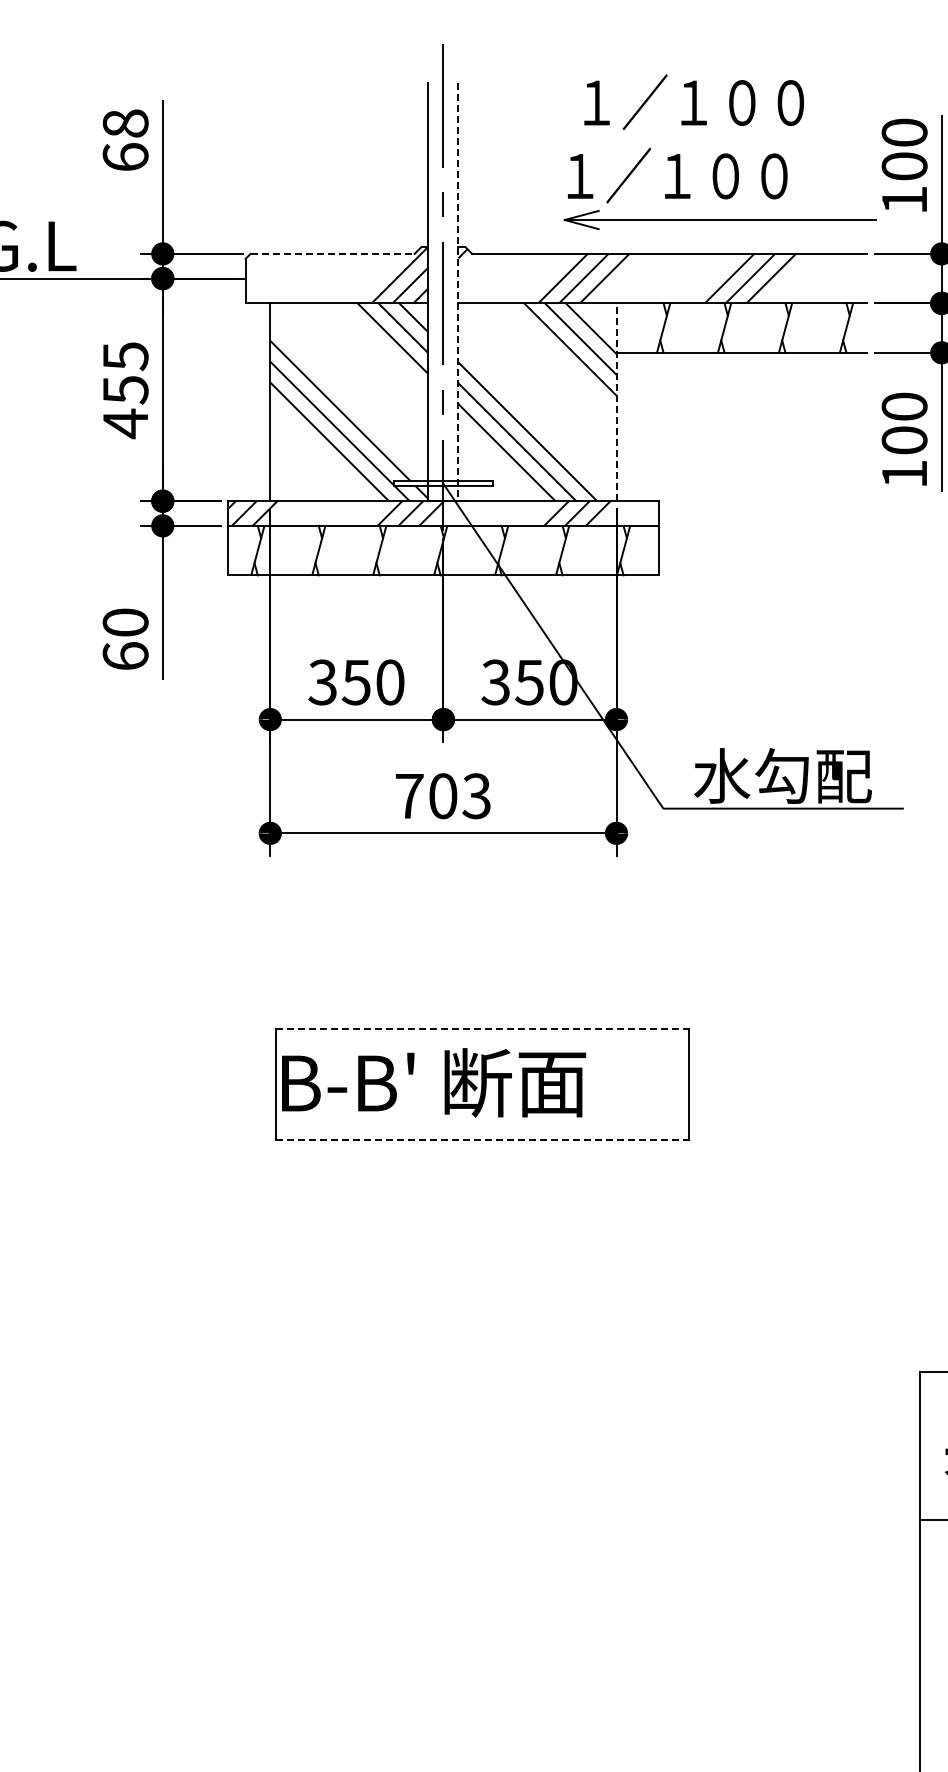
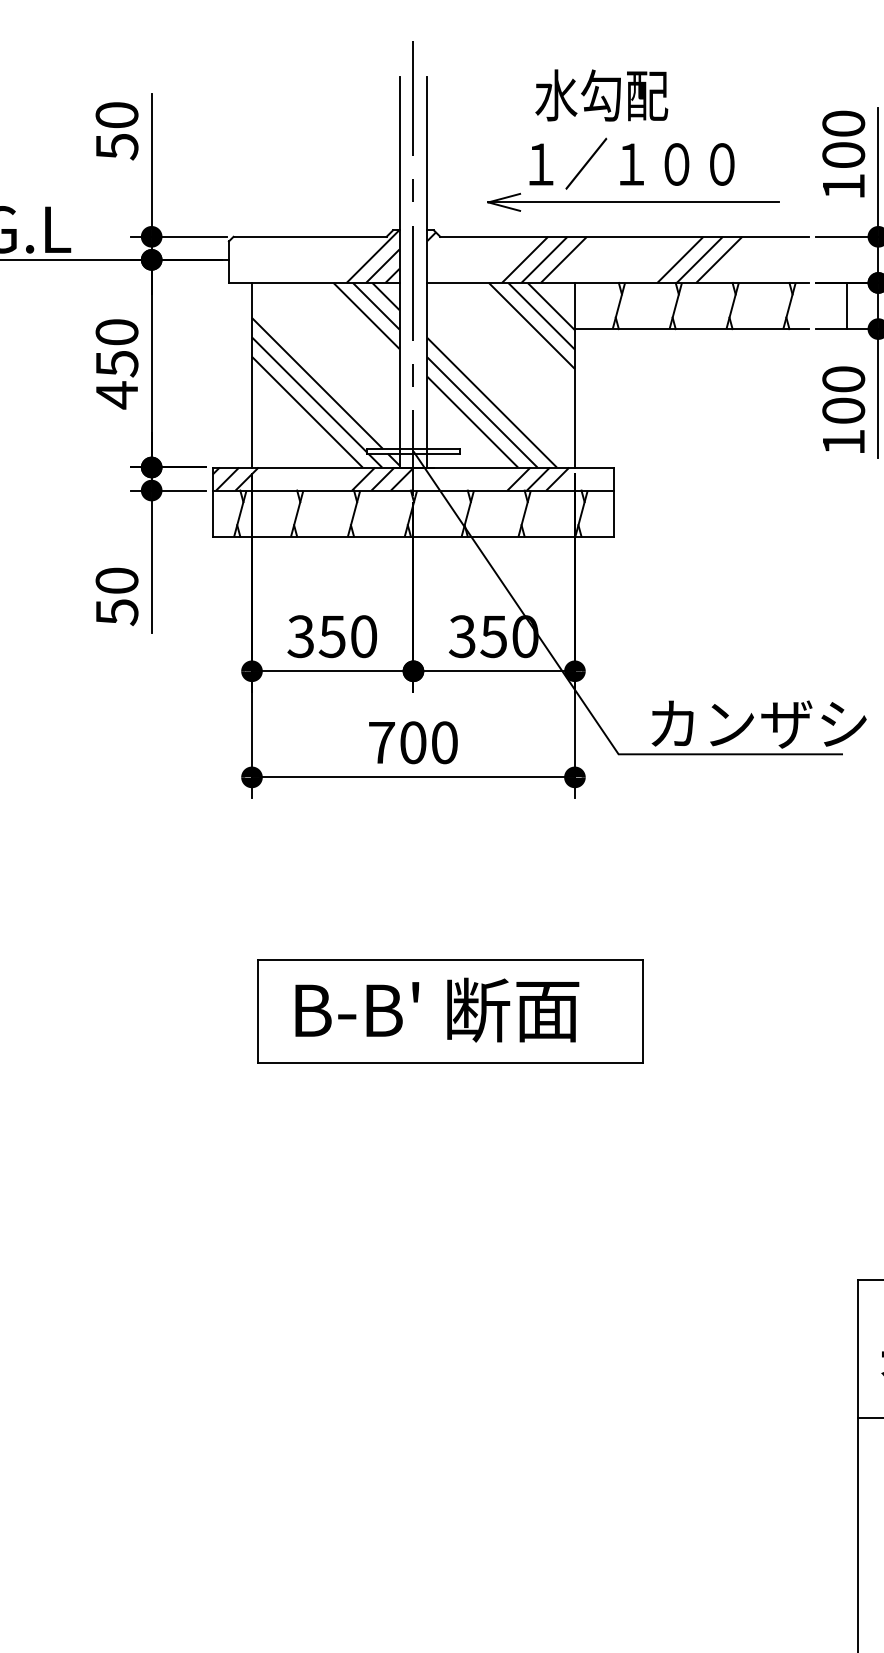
text: (689, 102) -> (643, 95), １／１００ -> 水勾配
text: (125, 140) -> (116, 131), 68 -> 50
part: (719, 219) -> (632, 201), moved
line: (333, 253) -> (310, 236), dashed -> solid
line: (458, 292) -> (427, 272), dashed -> solid
line: (908, 327) -> (847, 305), added
text: (125, 356) -> (116, 332), 455 -> 450
line: (616, 402) -> (574, 375), dashed -> solid
text: (125, 656) -> (116, 612), 60 -> 50
text: (811, 775) -> (756, 723), 水勾配 -> カンザシ
text: (476, 796) -> (444, 743), 703 -> 700
line: (482, 1029) -> (449, 960), dashed -> solid
text: (434, 1082) -> (437, 1009), moved
line: (482, 1139) -> (449, 1062), dashed -> solid

